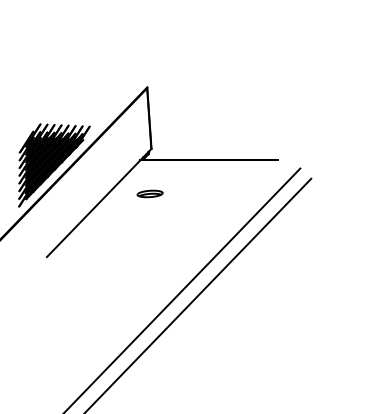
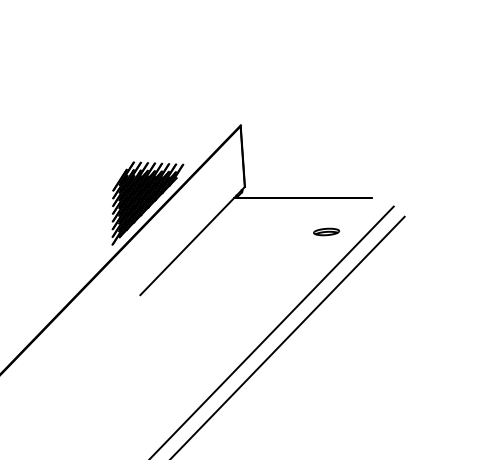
part: (150, 193) -> (326, 231), moved

